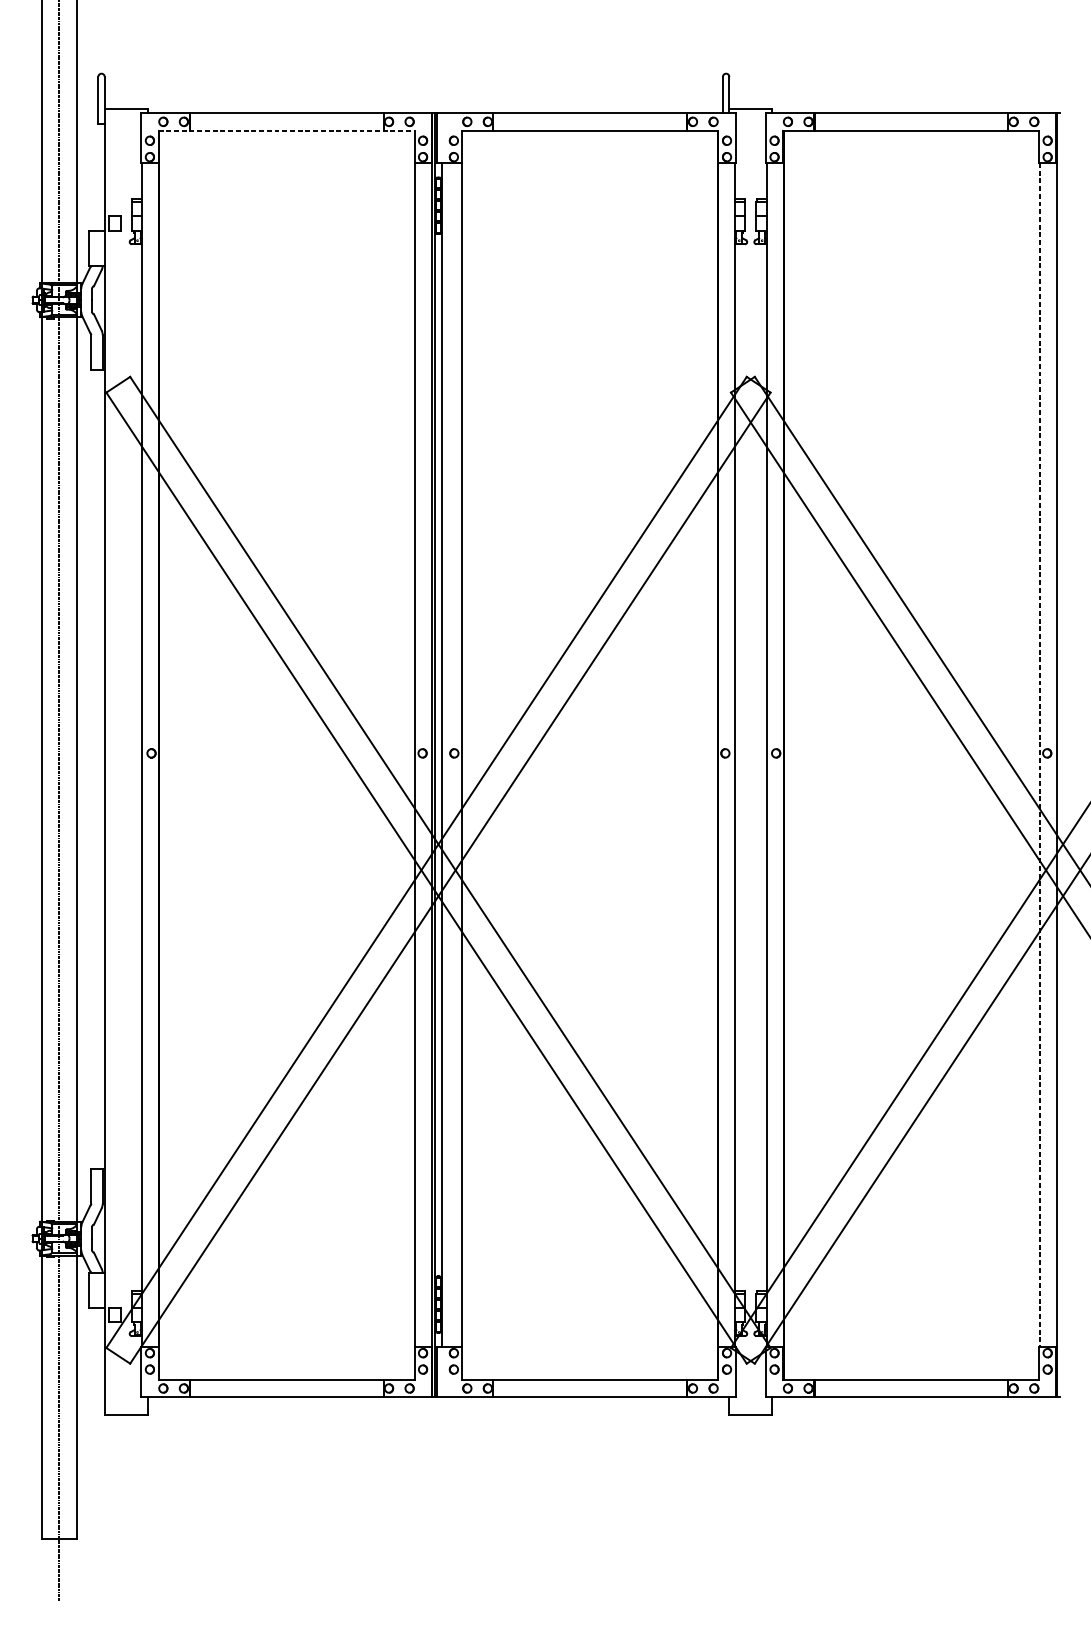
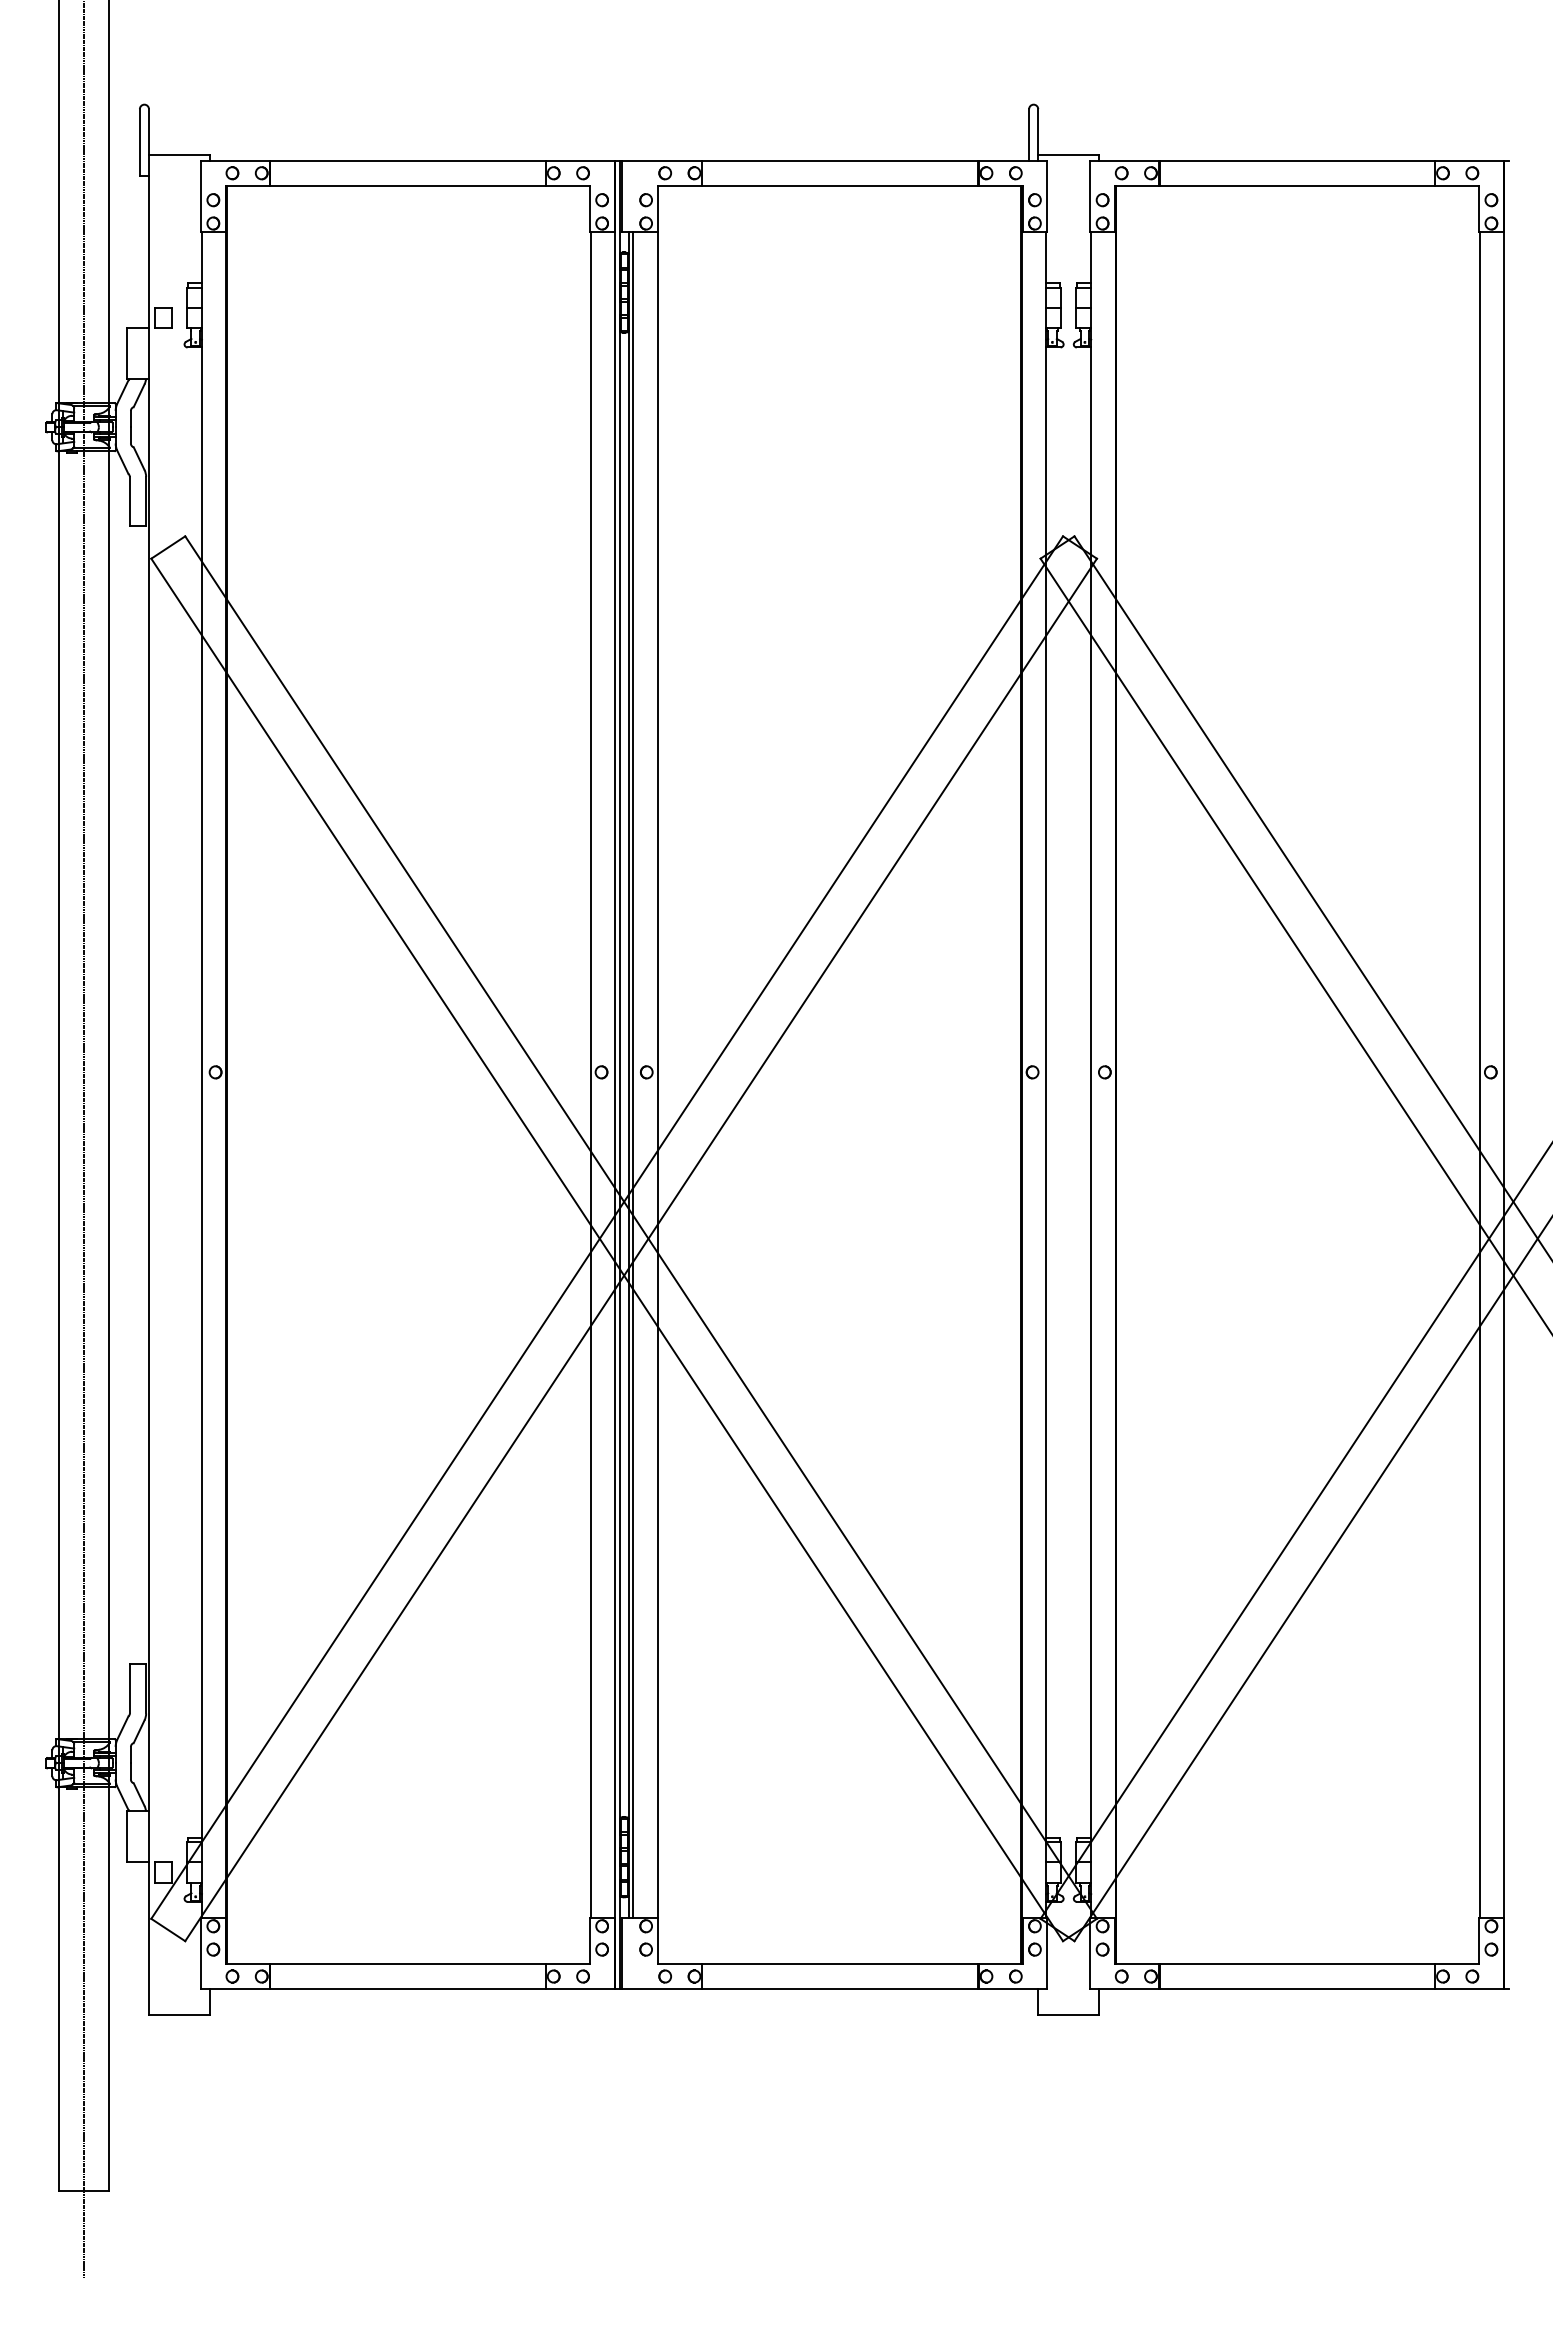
line: (287, 130) -> (408, 185), dashed -> solid
line: (445, 754) -> (633, 1074), added
line: (1039, 755) -> (1479, 1075), dashed -> solid

